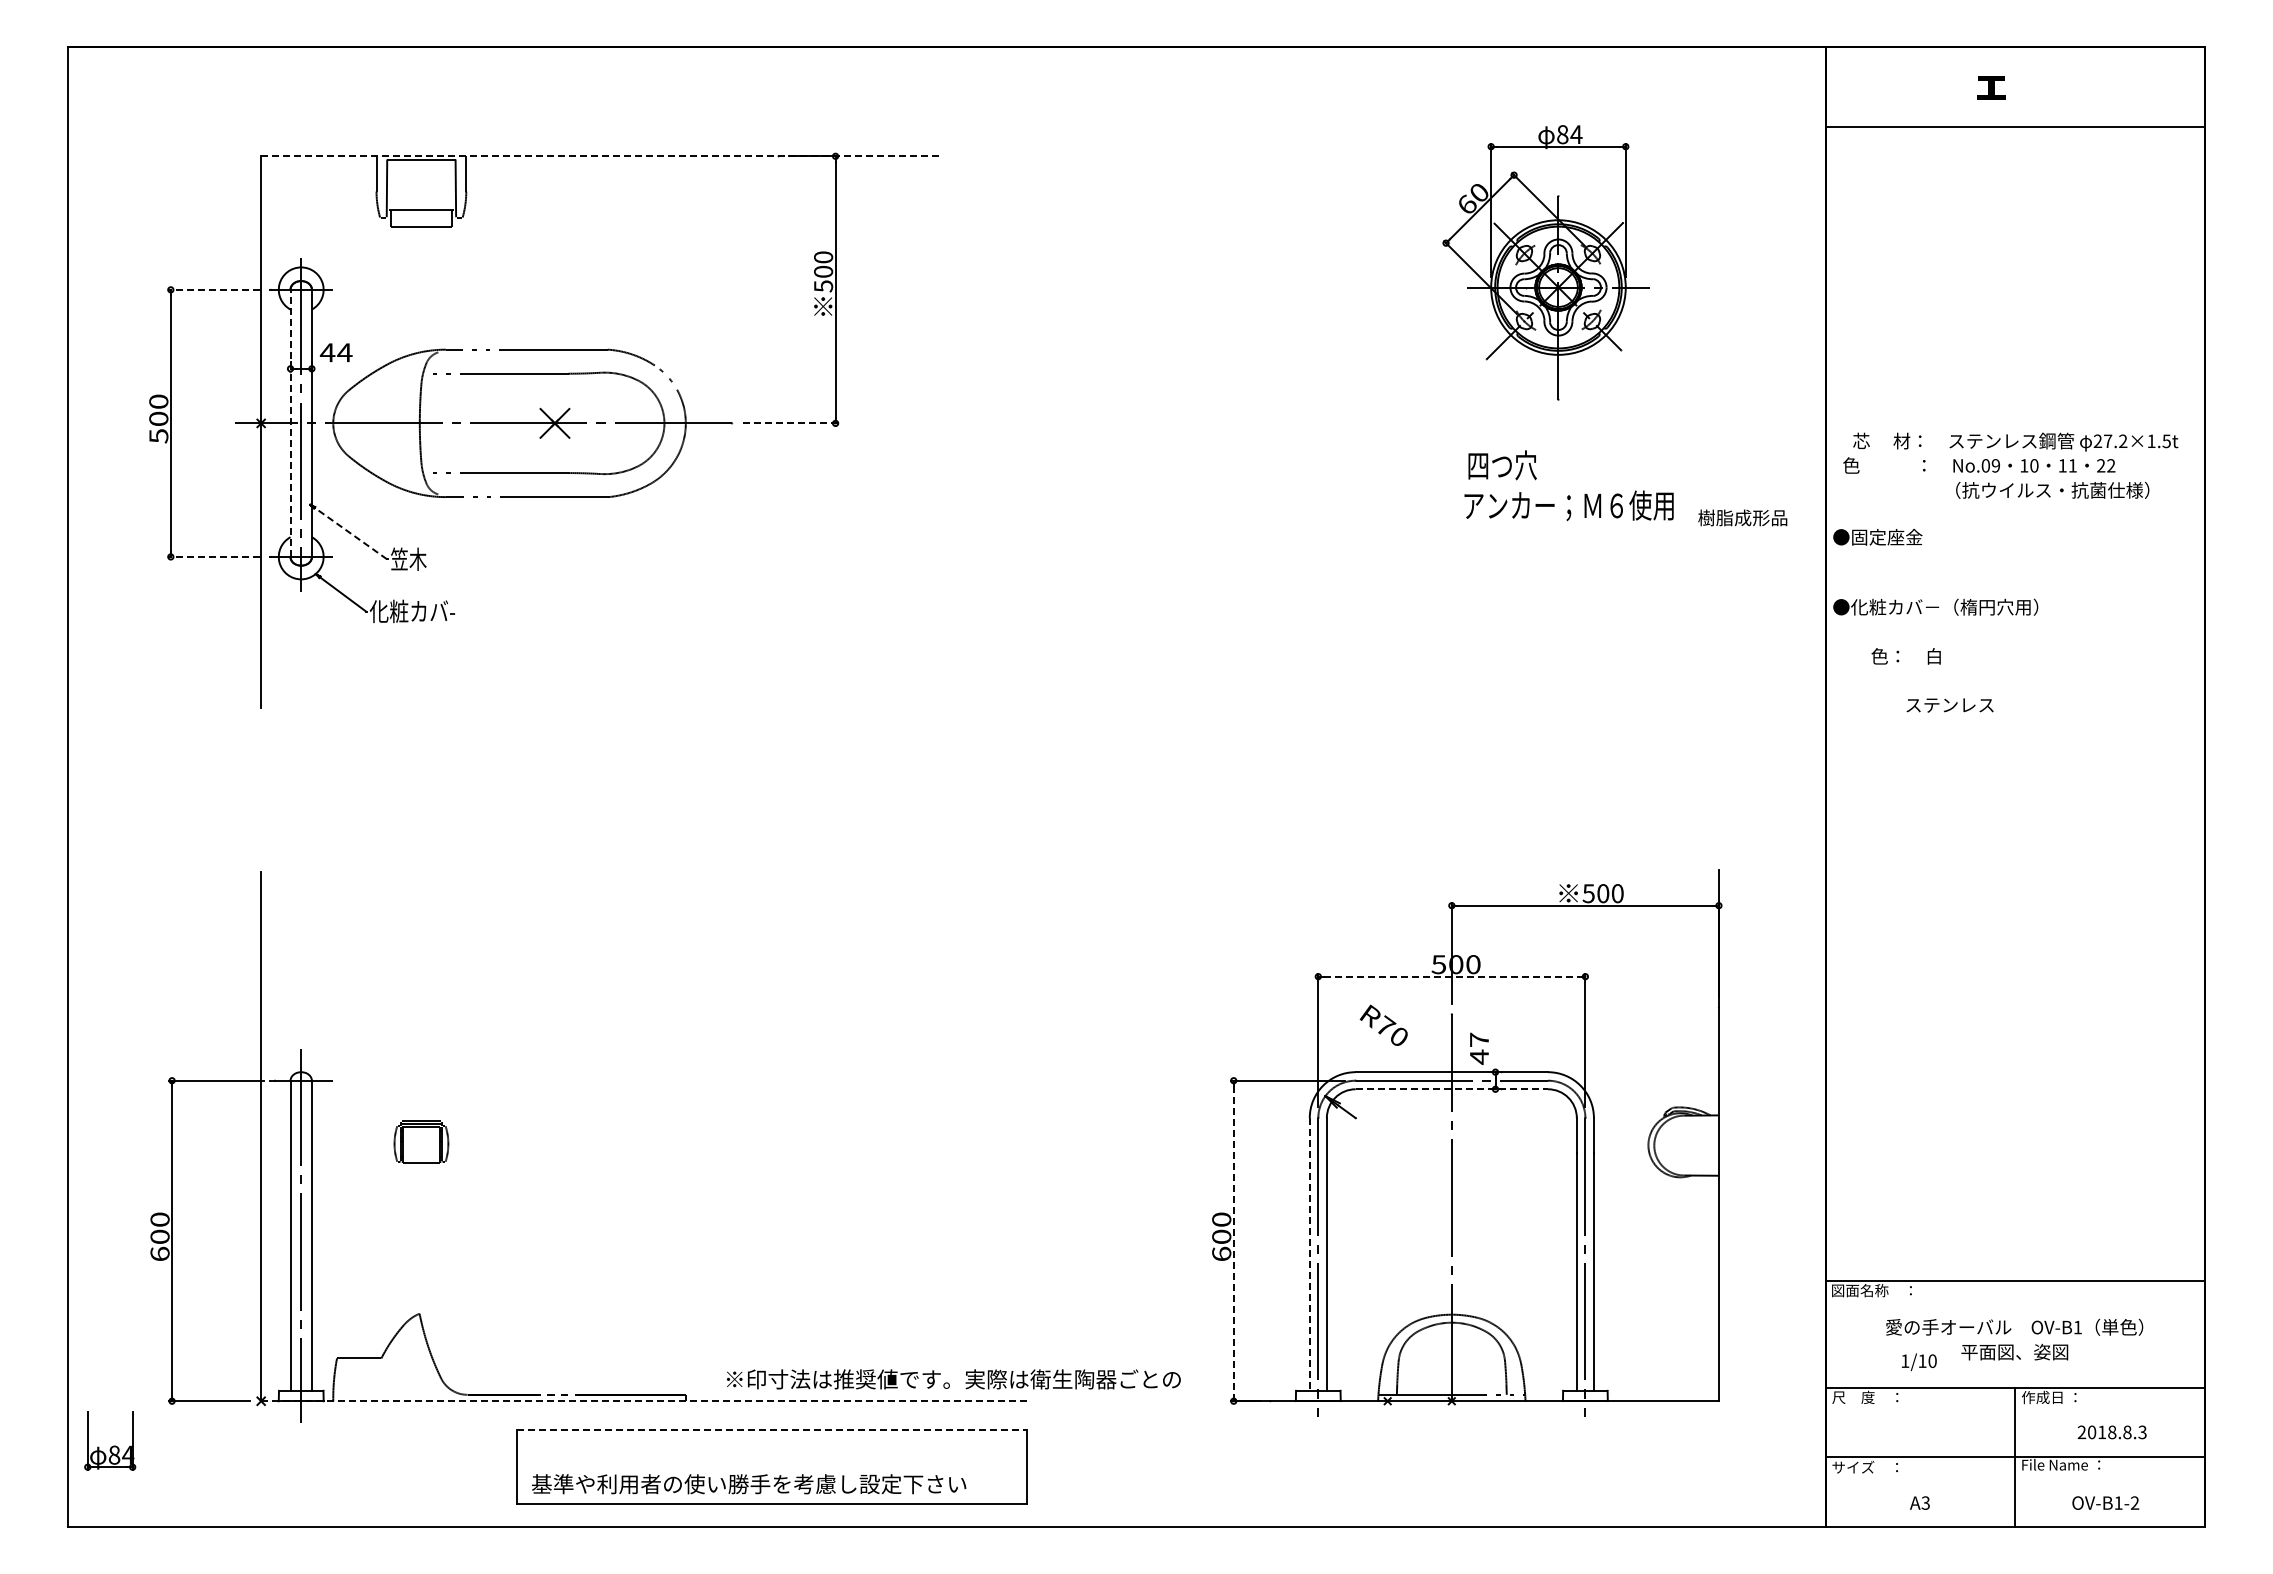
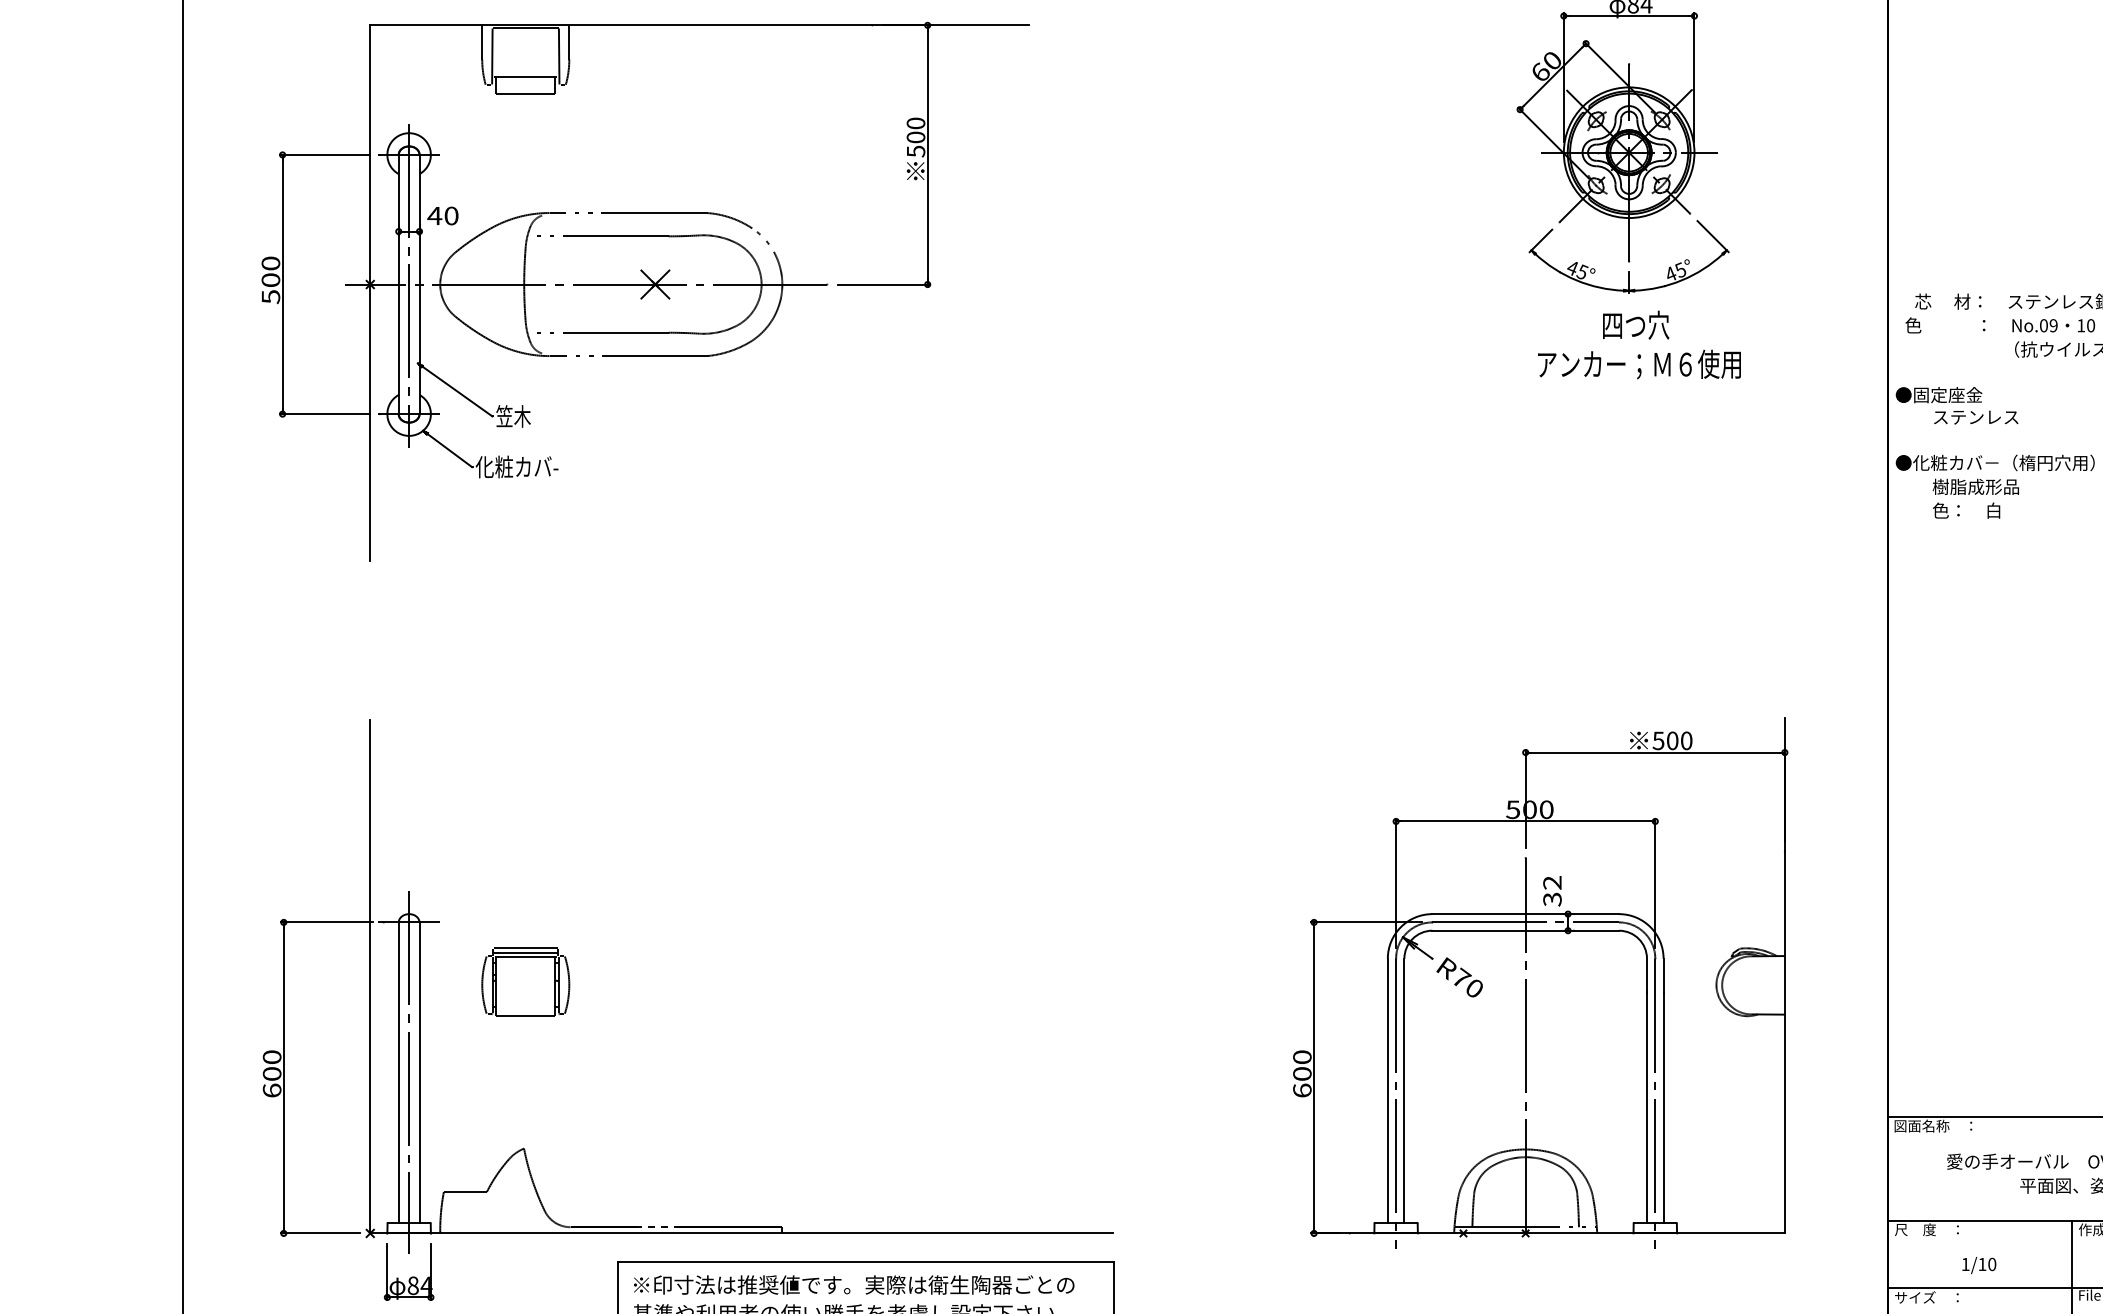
line: (600, 156) -> (699, 25), dashed -> solid
line: (213, 289) -> (324, 154), dashed -> solid
text: (344, 352) -> (451, 215), 44 -> 40
part: (1558, 409) -> (1629, 271), added
line: (290, 423) -> (398, 284), dashed -> solid
line: (790, 423) -> (883, 284), dashed -> solid
text: (1502, 465) -> (1635, 325), moved
text: (1742, 517) -> (1975, 486), moved
line: (348, 532) -> (455, 390), dashed -> solid
line: (213, 556) -> (324, 413), dashed -> solid
text: (1949, 705) -> (1975, 417), moved
line: (1452, 976) -> (1526, 821), dashed -> solid
text: (1383, 1024) -> (1459, 976), moved
text: (1479, 1048) -> (1552, 891), 47 -> 32
line: (1452, 1089) -> (1526, 930), dashed -> solid
part: (421, 1141) -> (525, 981), size x1.67
line: (1233, 1240) -> (1313, 1077), dashed -> solid
line: (1309, 1254) -> (1387, 1091), dashed -> solid
text: (1919, 1362) -> (1979, 1265), moved
text: (953, 1379) -> (853, 1285), moved
line: (644, 1401) -> (742, 1233), dashed -> solid
line: (772, 1430) -> (866, 1261), dashed -> solid
part: (110, 1440) -> (409, 1271), moved

